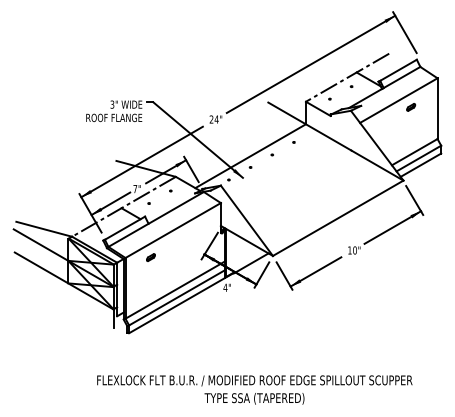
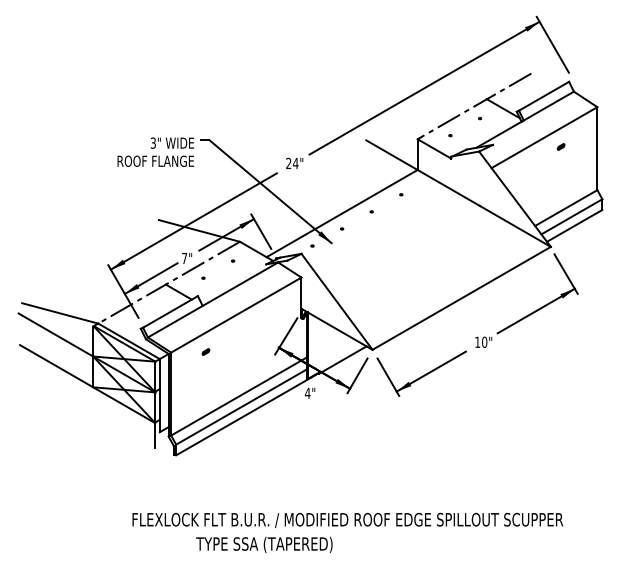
part: (410, 107) -> (560, 146), size x0.6
part: (150, 257) -> (205, 351), size x0.6
text: (254, 398) -> (264, 544), moved

